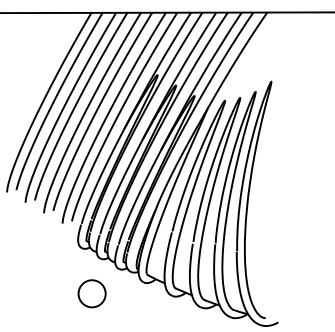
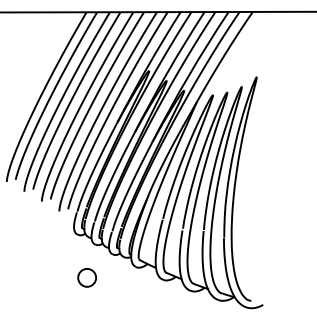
circle: (91, 293) -> (86, 277), size x0.7

